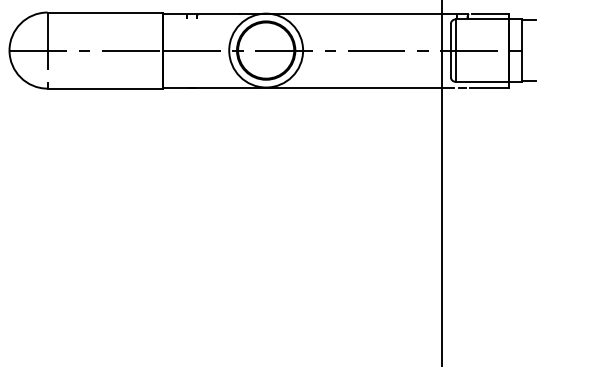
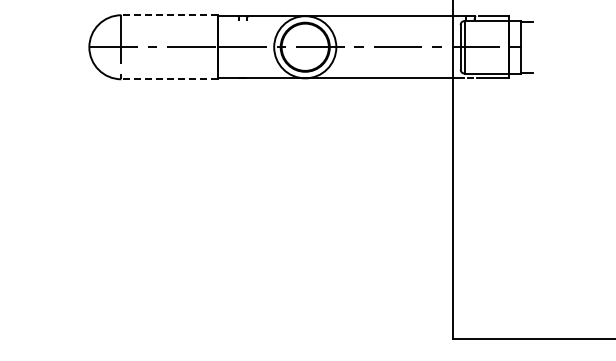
line: (104, 12) -> (169, 15), solid -> dashed
line: (104, 88) -> (169, 79), solid -> dashed

